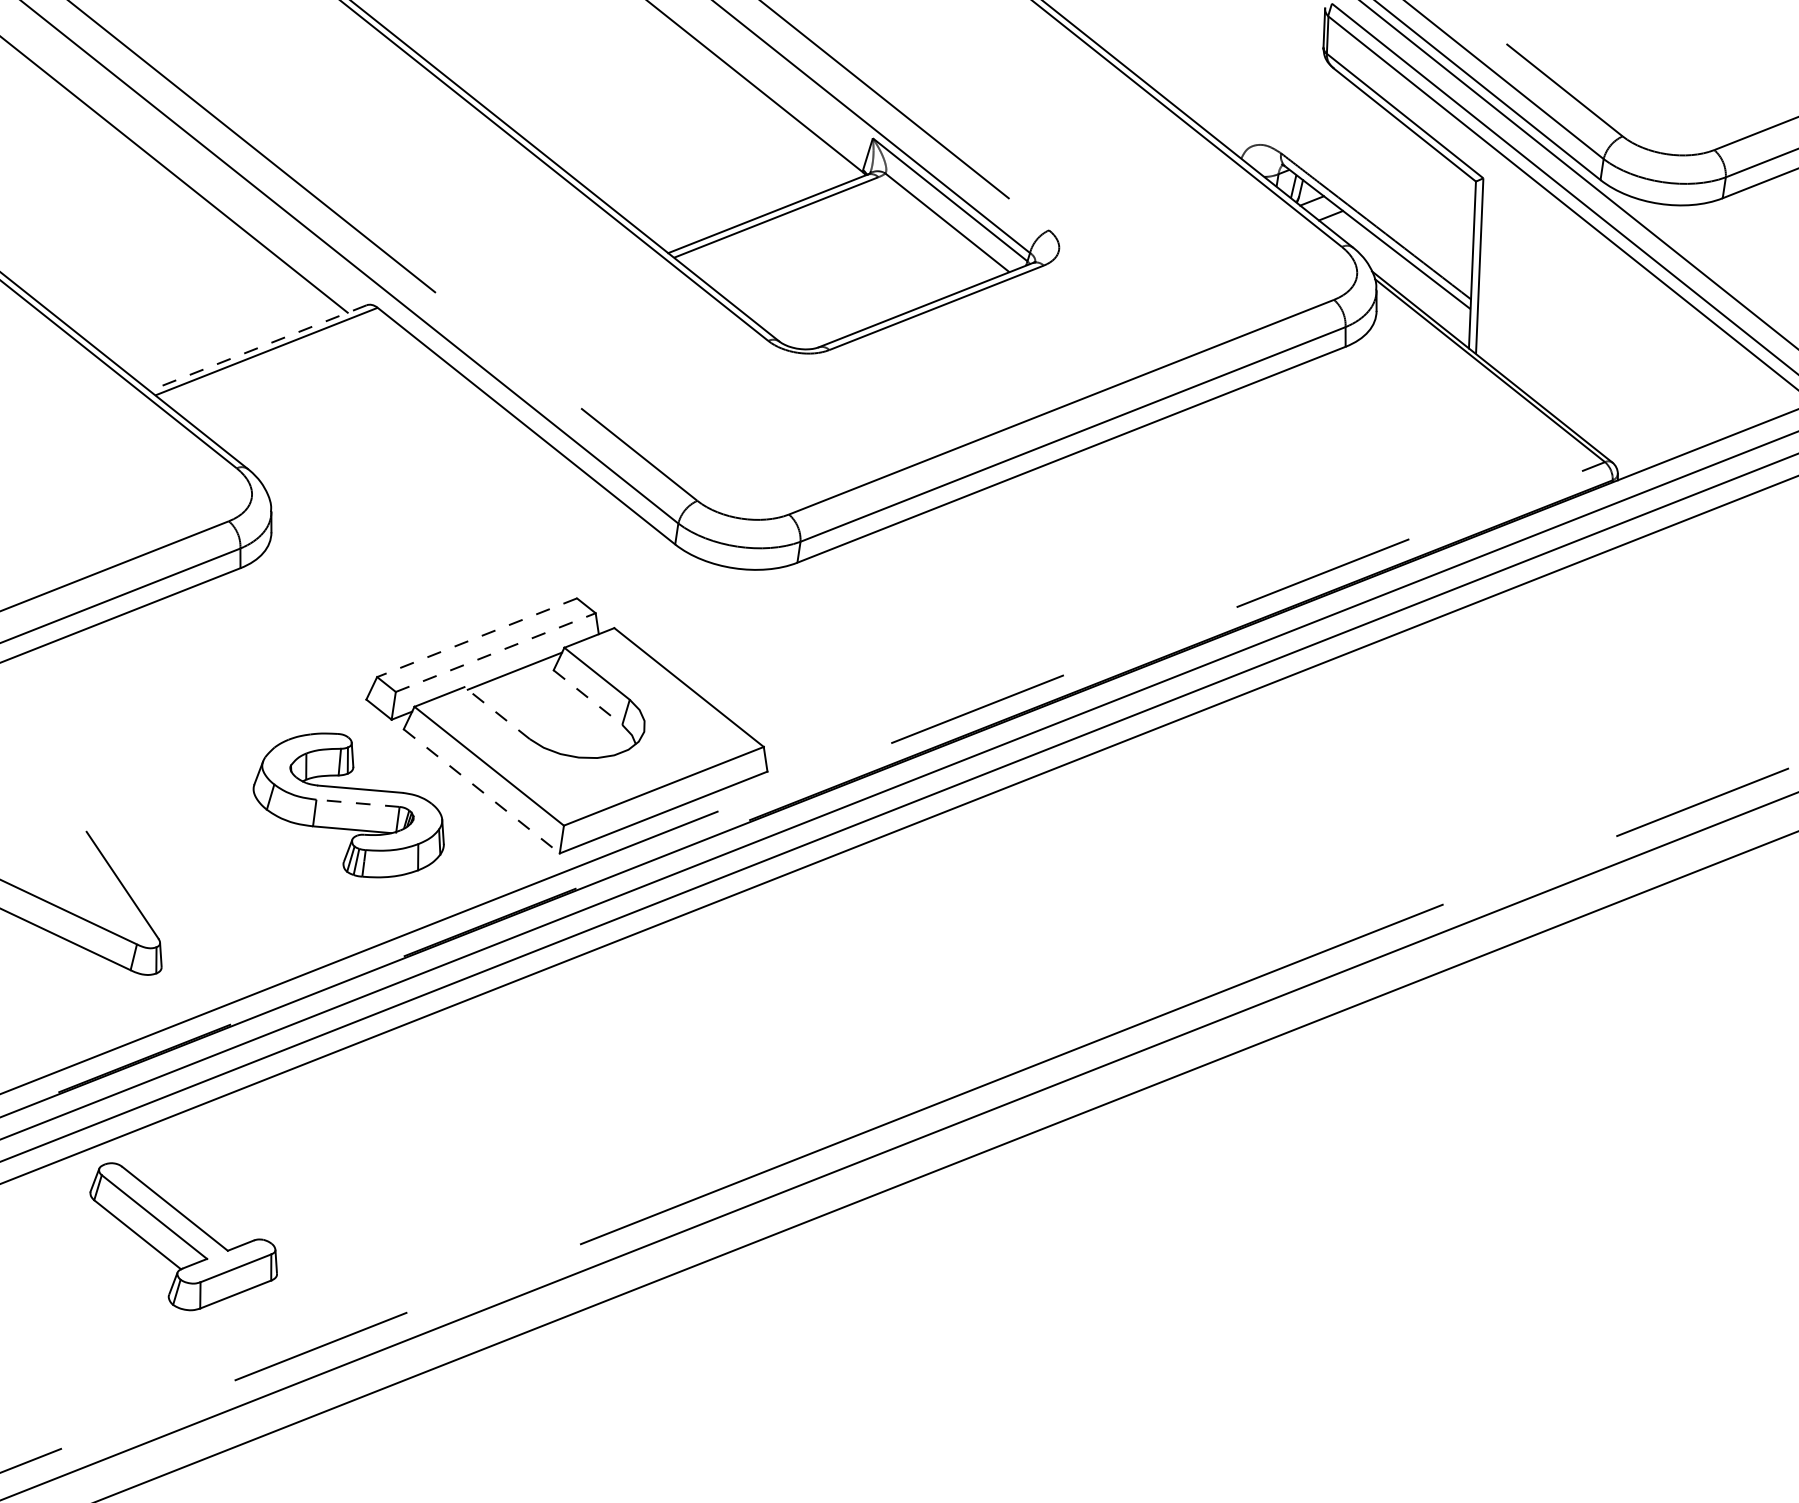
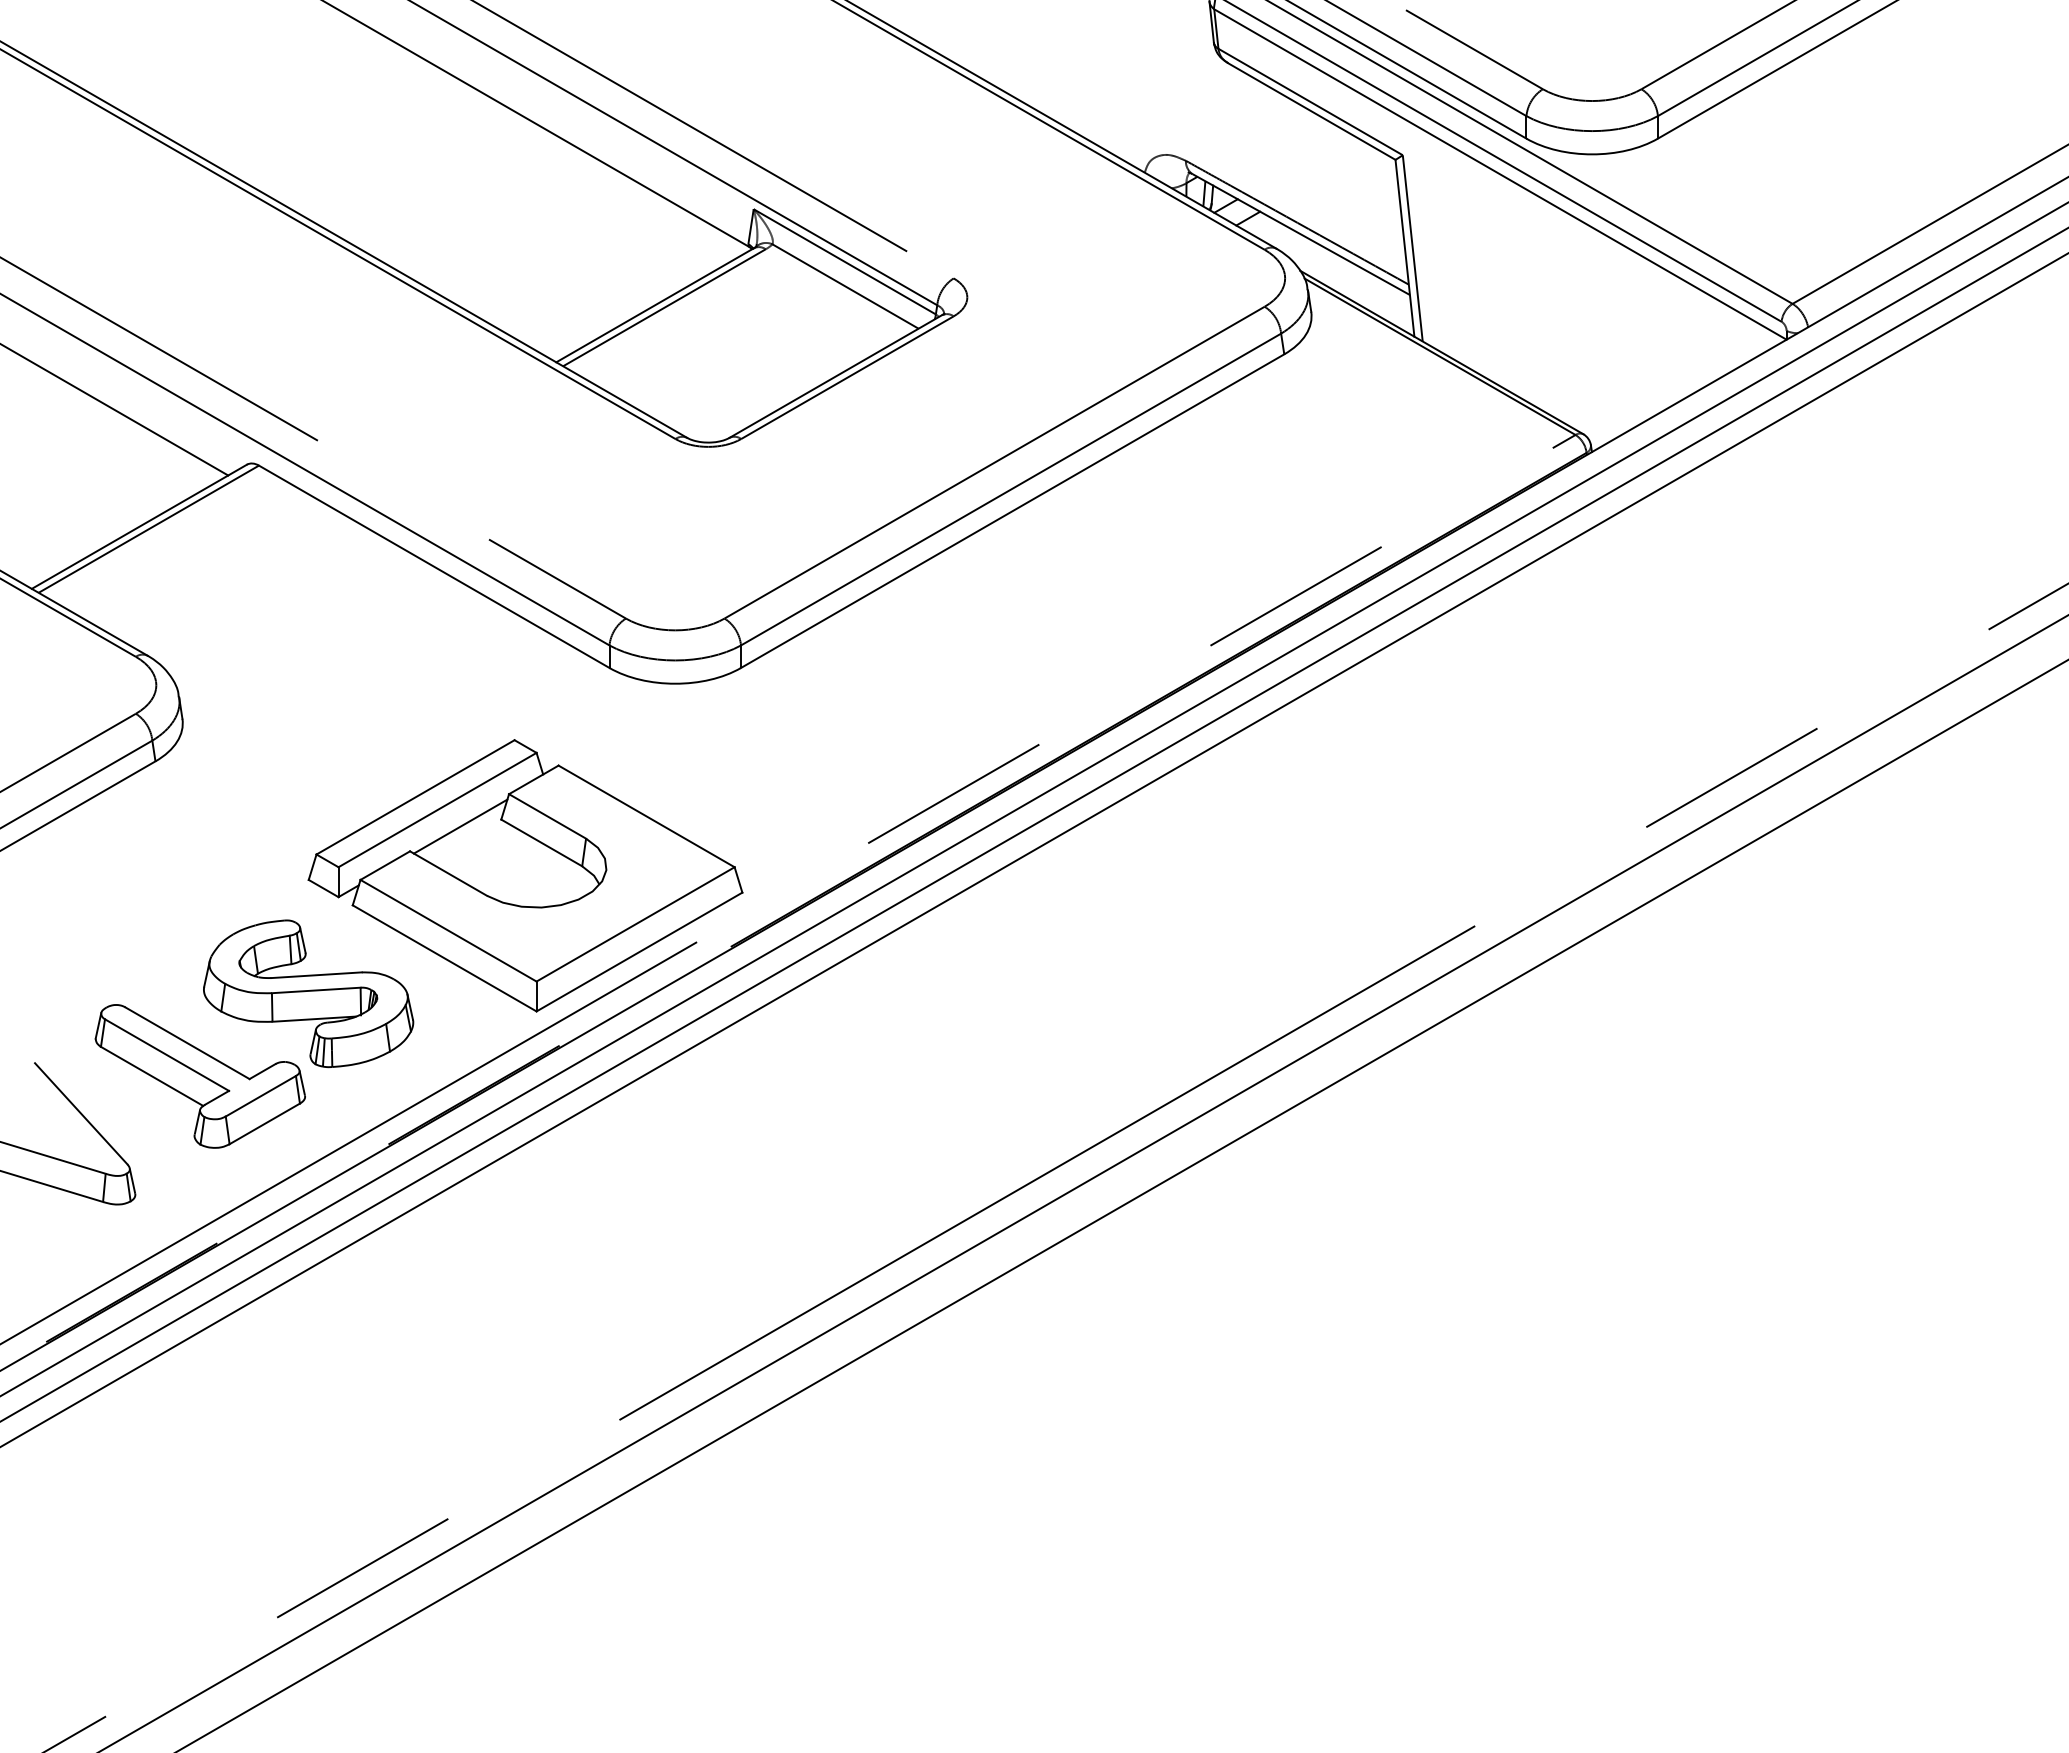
line: (257, 348) -> (138, 527), dashed -> solid
line: (477, 637) -> (415, 797), dashed -> solid
line: (495, 652) -> (437, 809), dashed -> solid
line: (587, 697) -> (541, 842), dashed -> solid
line: (497, 713) -> (448, 873), dashed -> solid
line: (482, 791) -> (445, 958), dashed -> solid
line: (357, 803) -> (315, 990), dashed -> solid
part: (181, 1241) -> (199, 1076), moved

